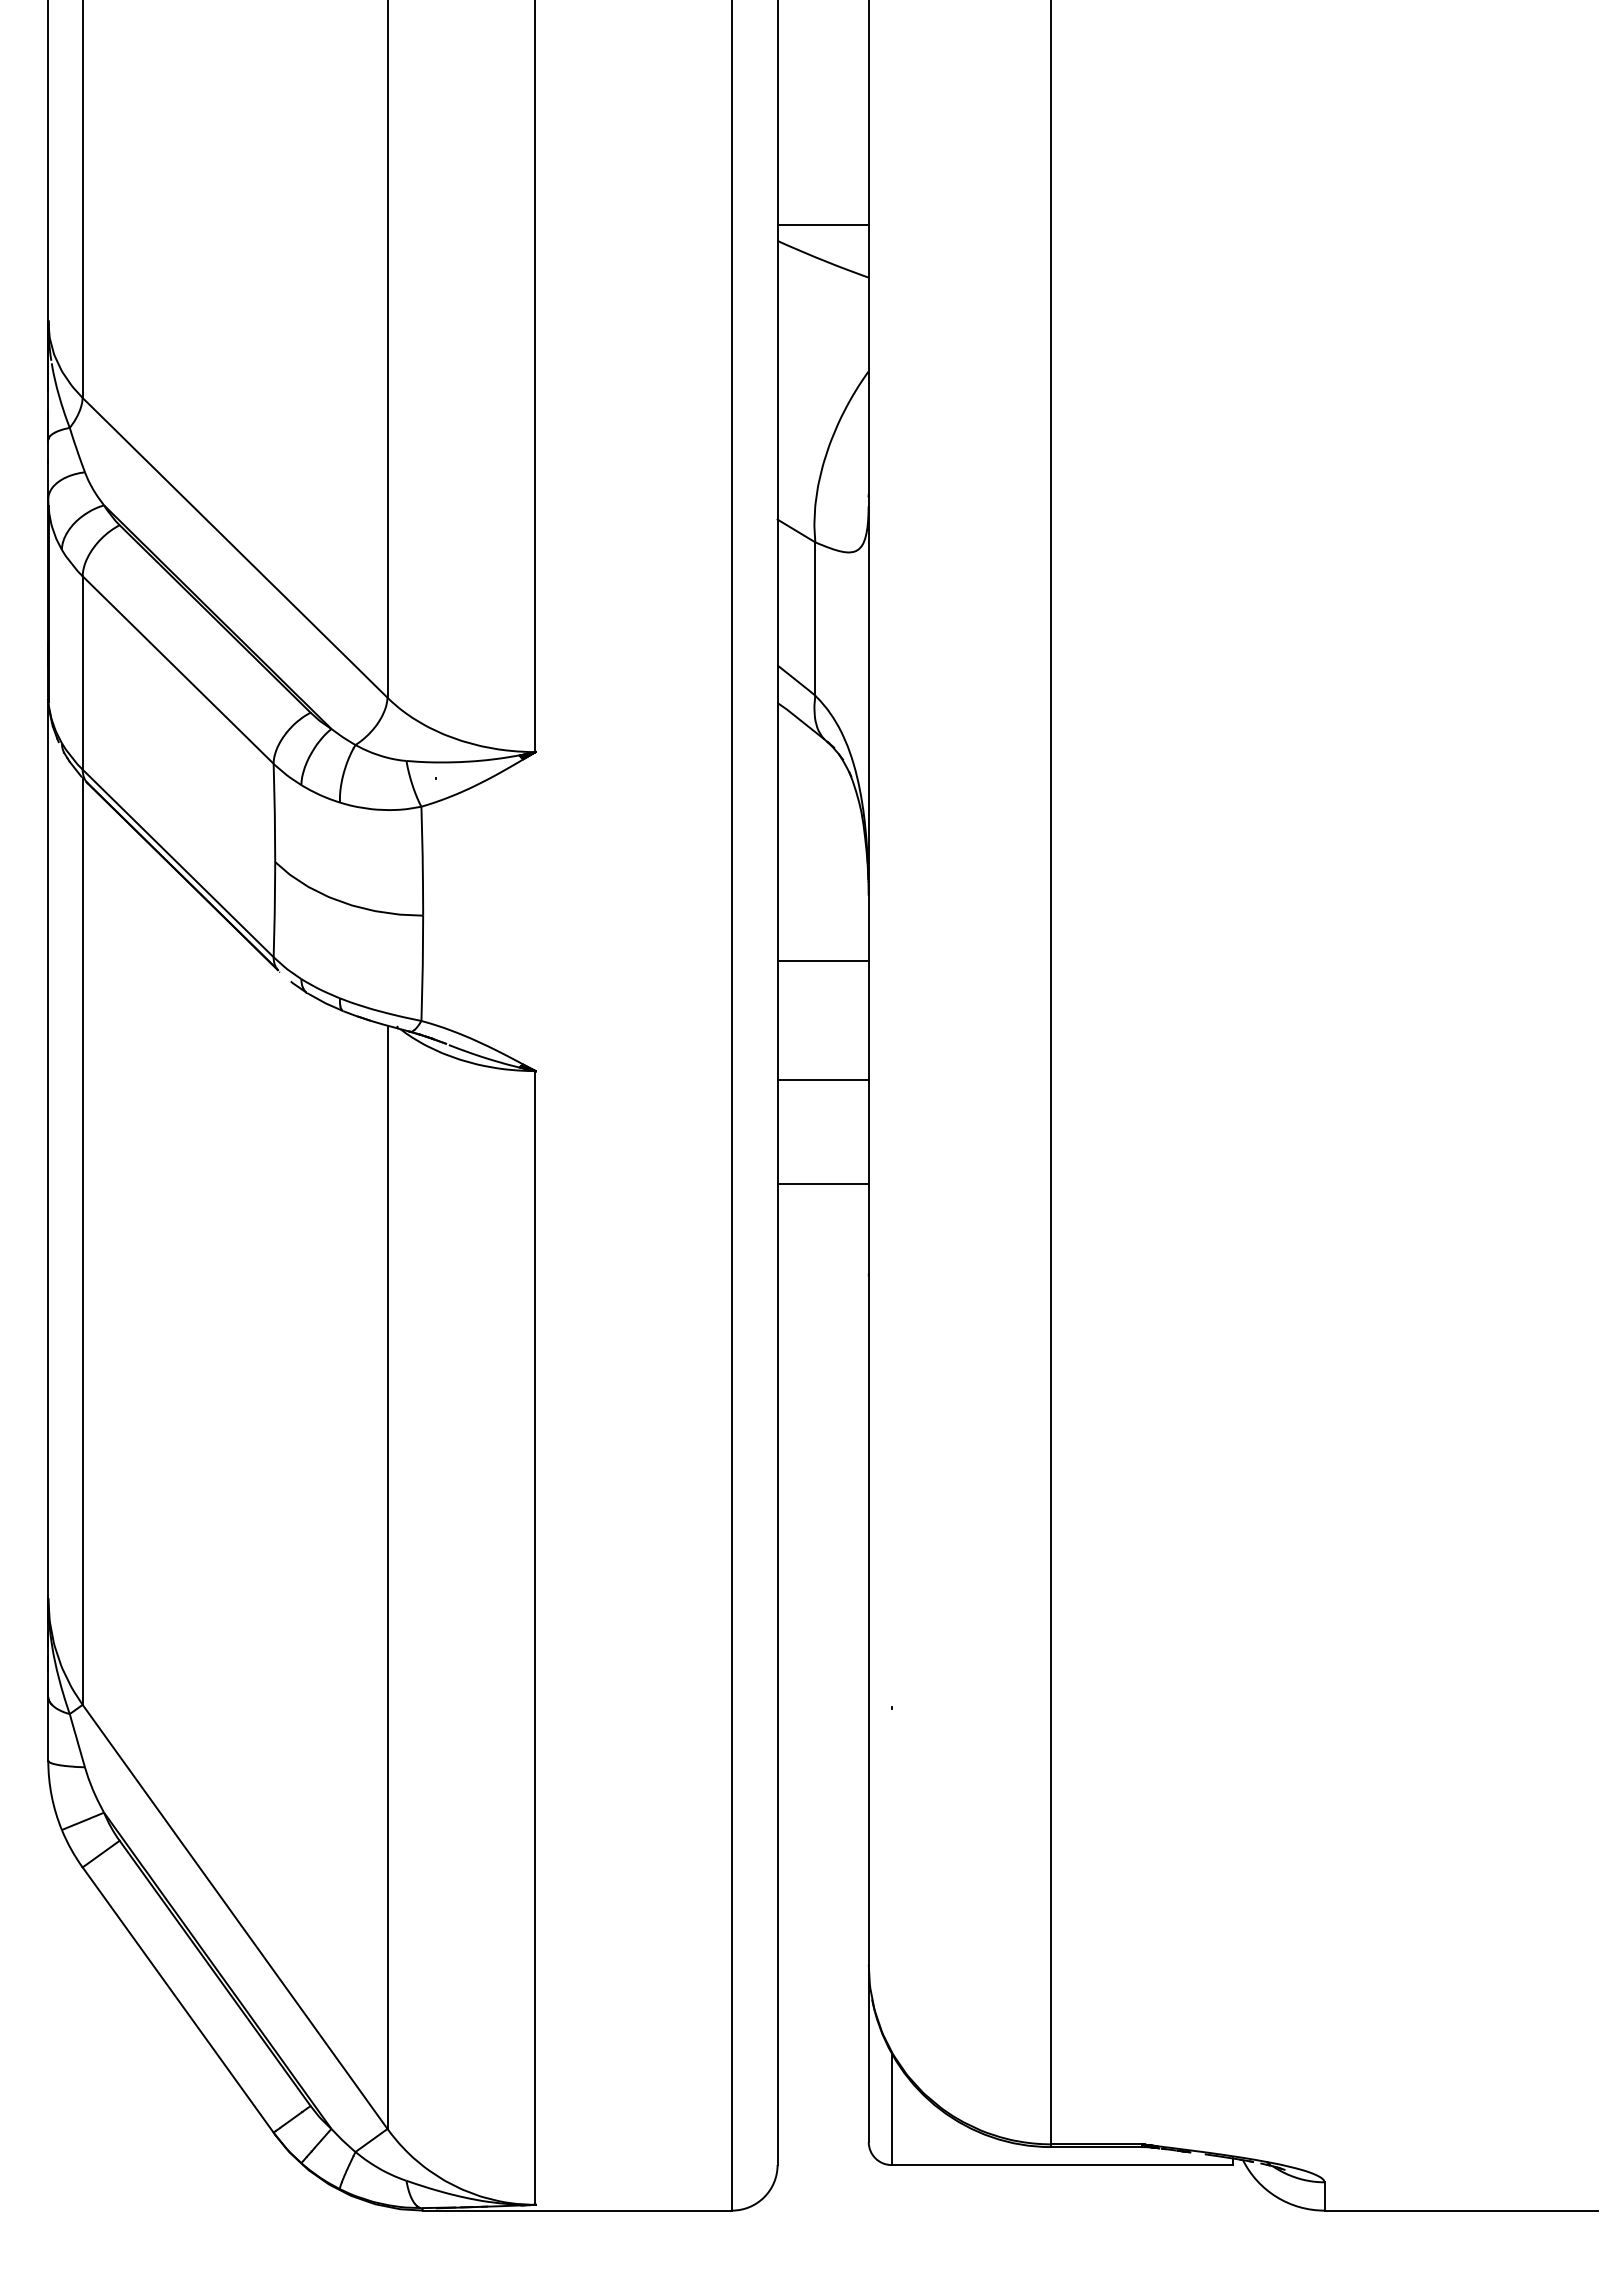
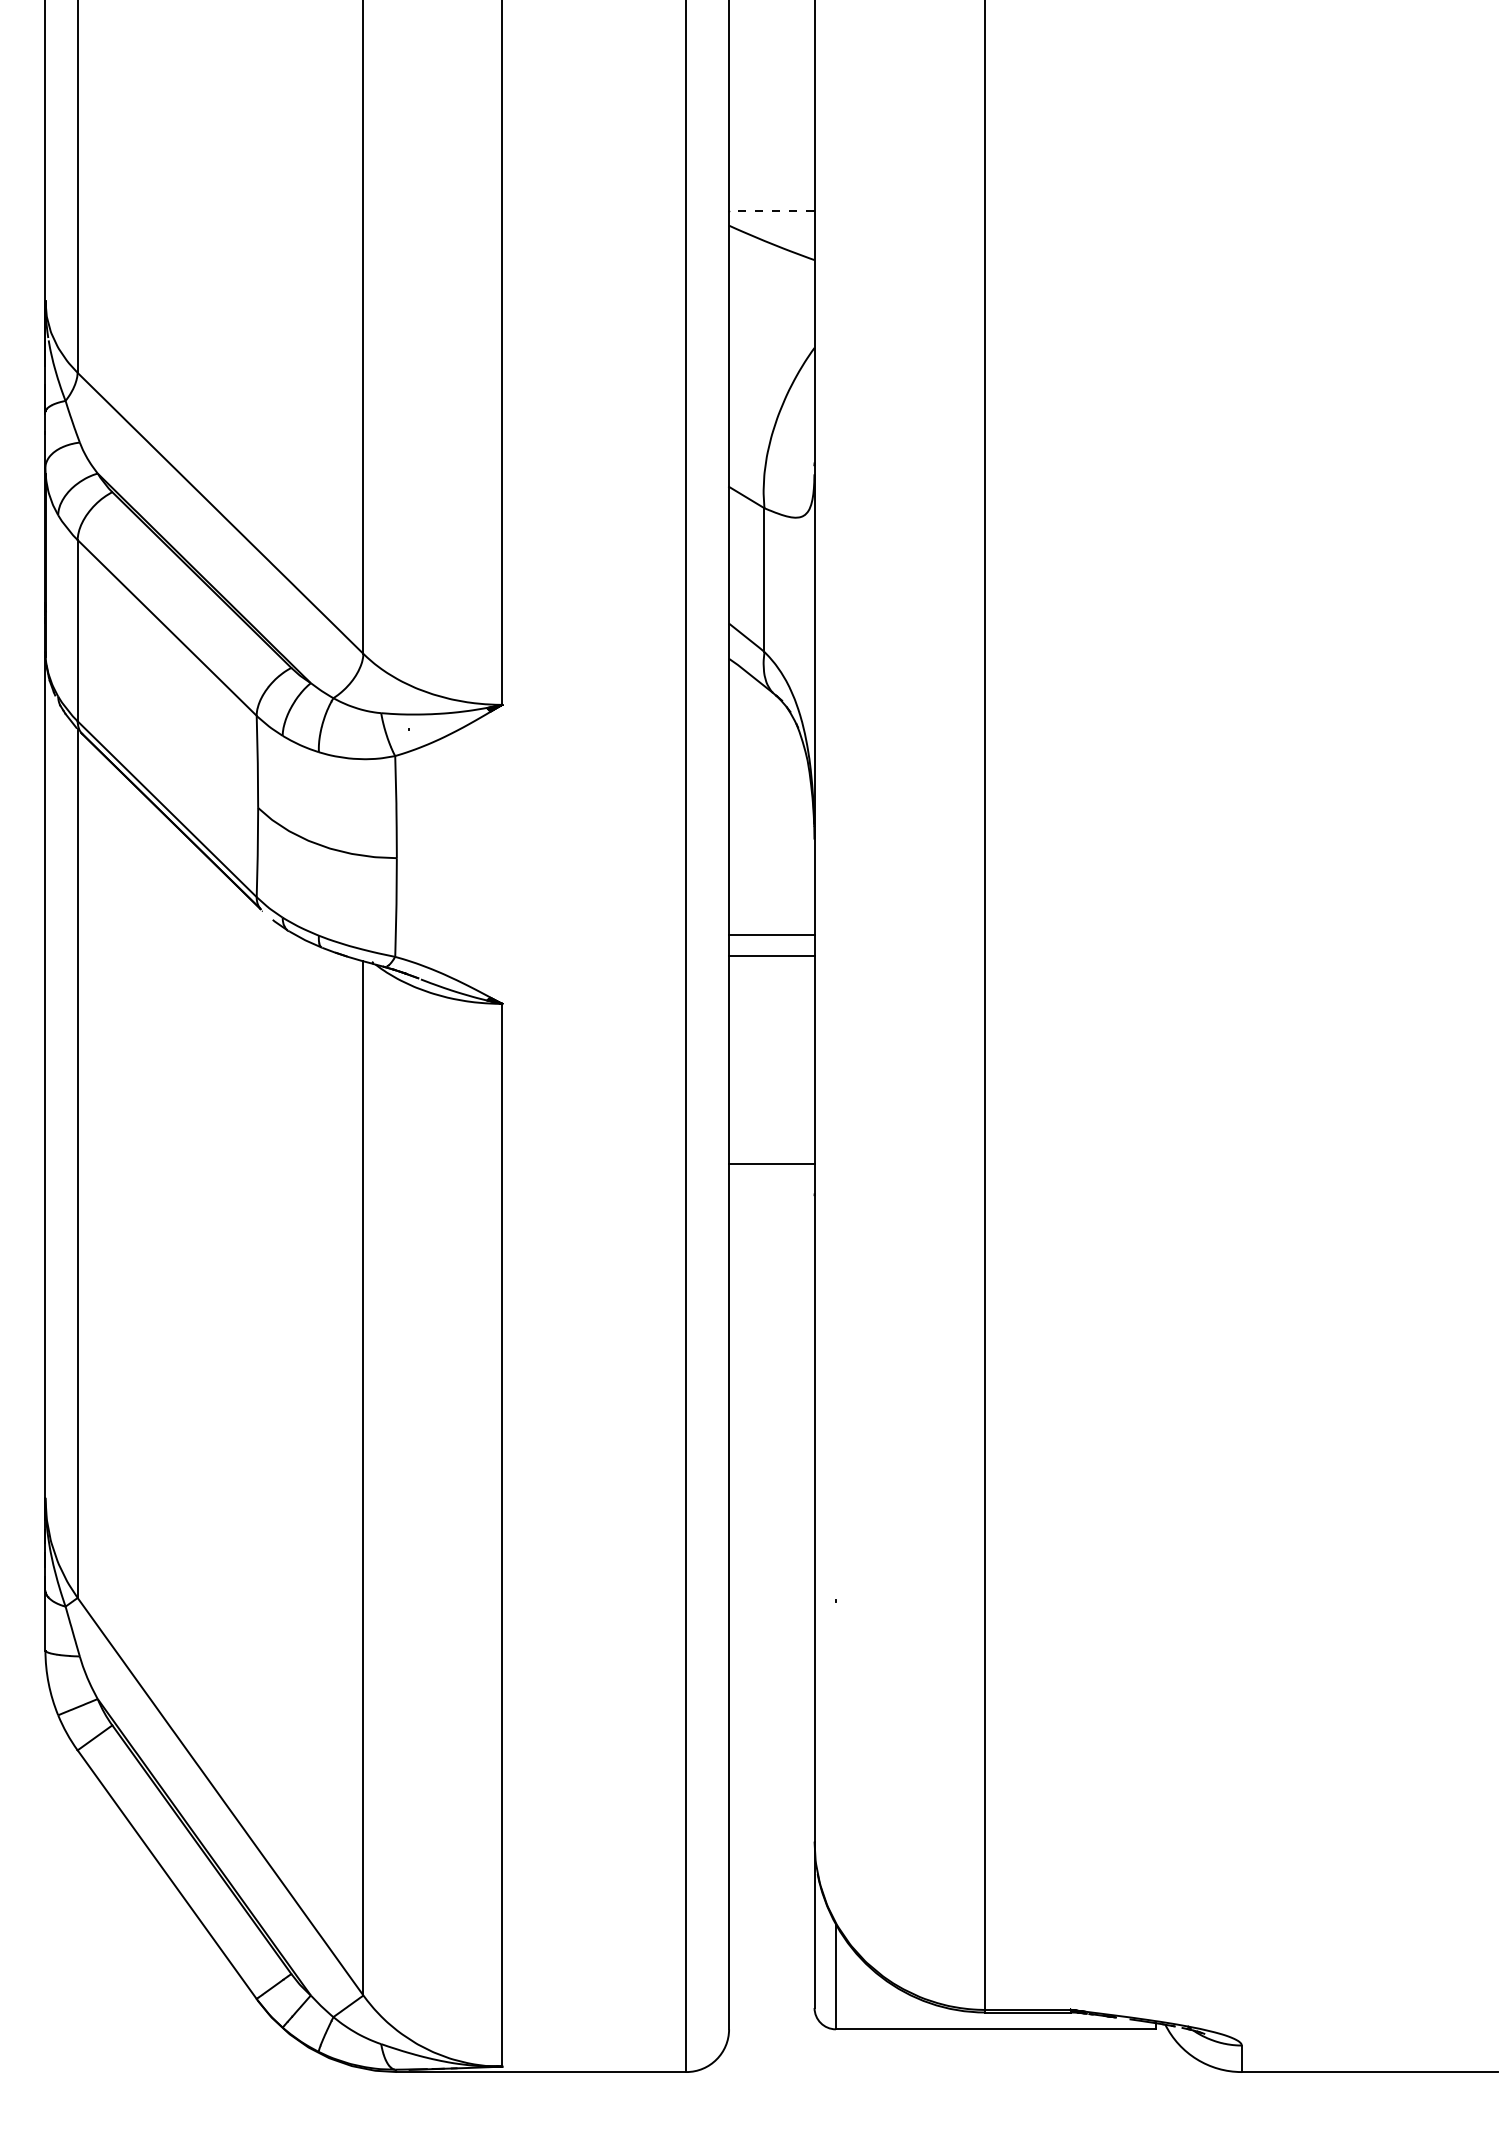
line: (823, 224) -> (772, 210), solid -> dashed
line: (822, 960) -> (771, 955), moved
line: (822, 1080) -> (771, 934), moved
line: (822, 1184) -> (771, 1163), moved

